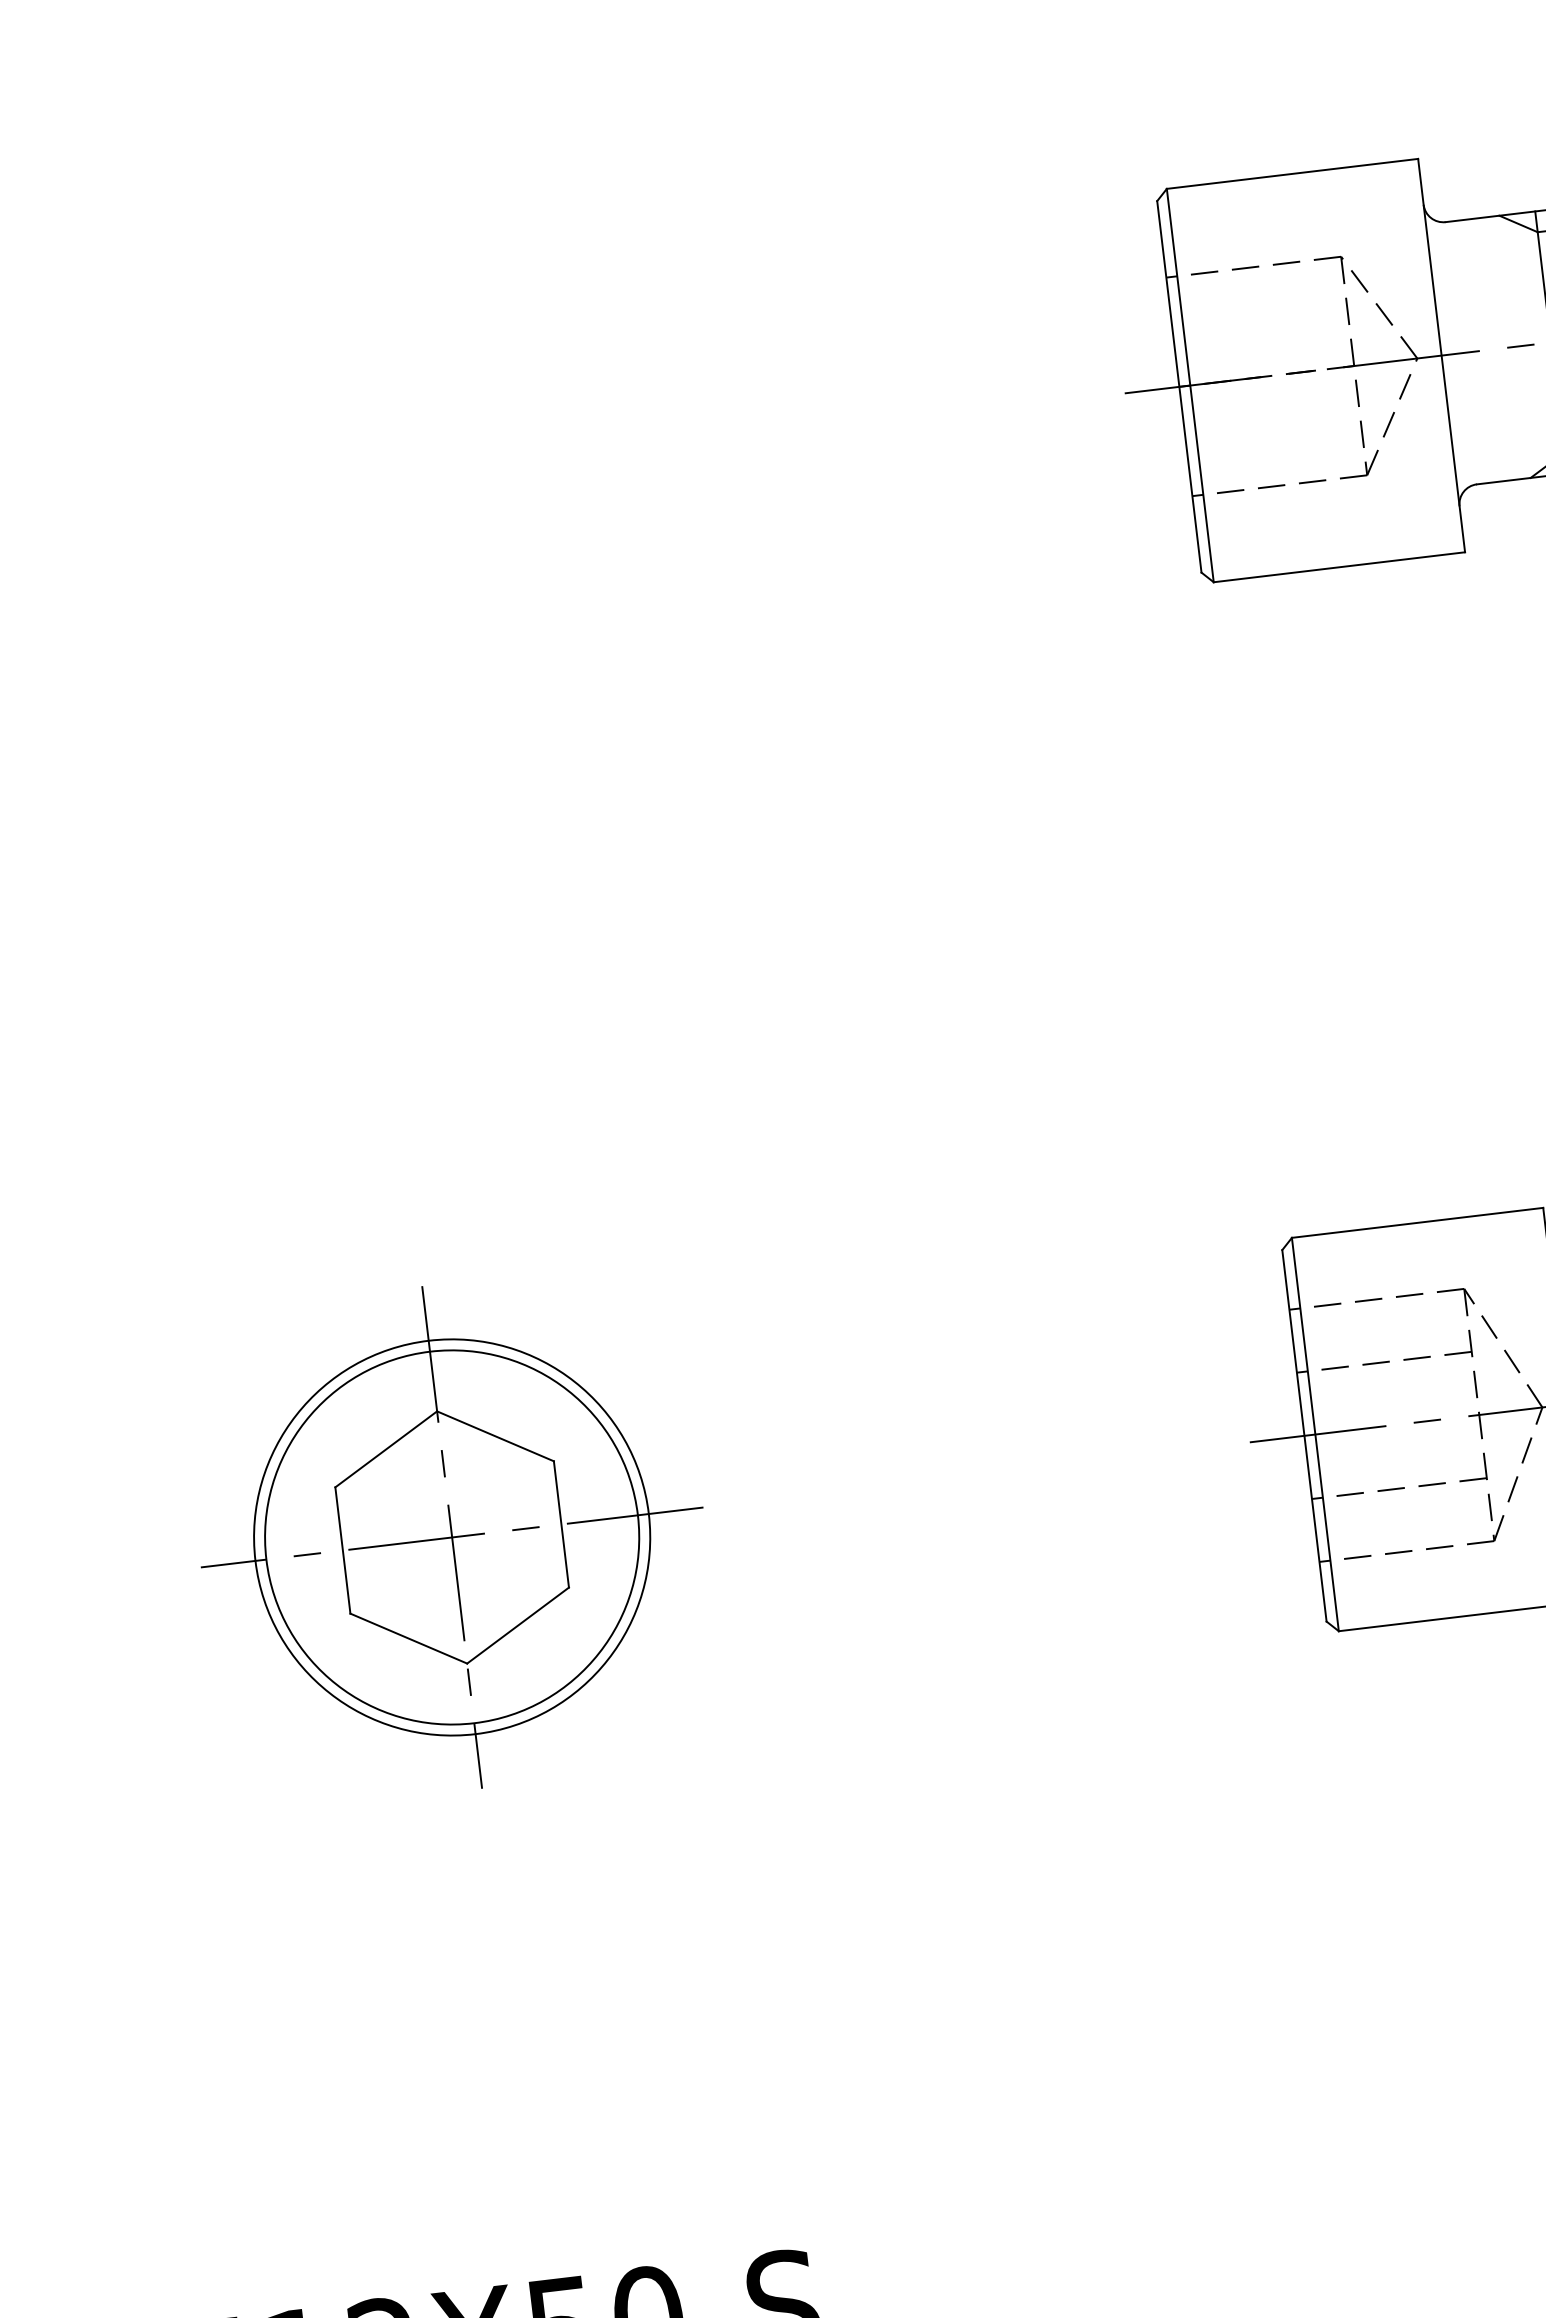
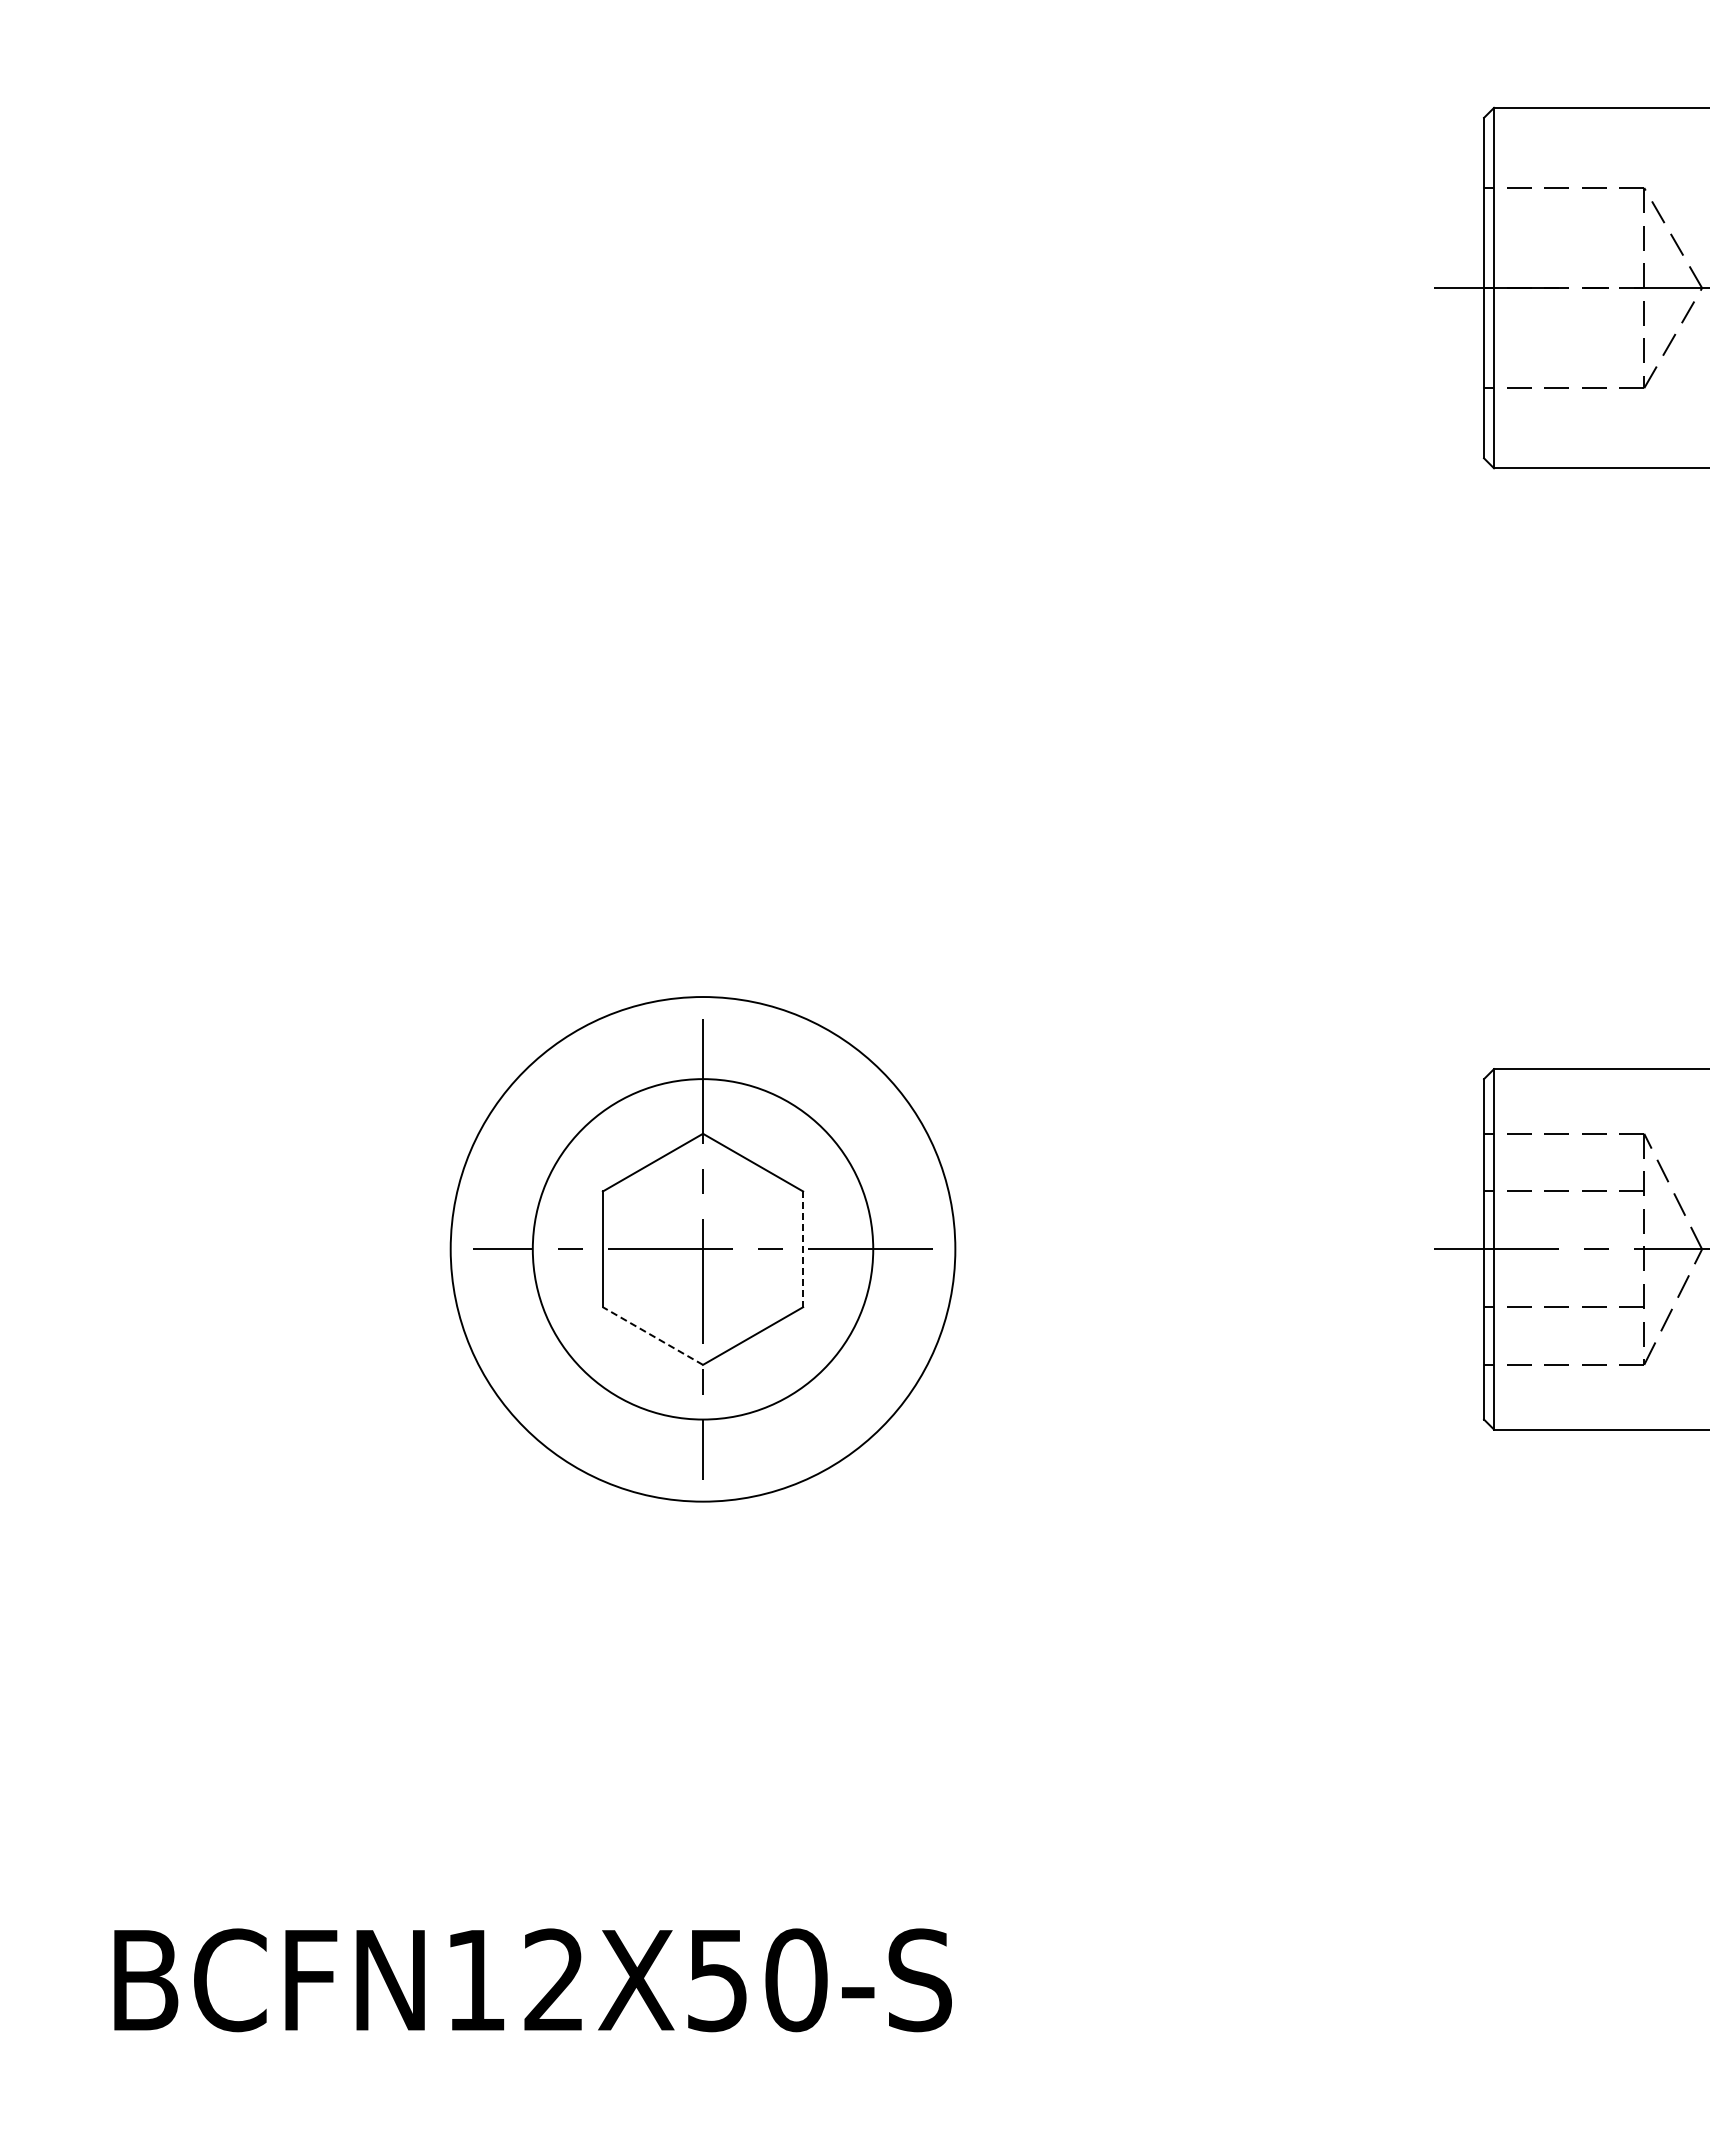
line: (561, 1524) -> (803, 1249), solid -> dashed
circle: (451, 1537) -> (702, 1249), size x1.4
line: (408, 1639) -> (652, 1336), solid -> dashed

